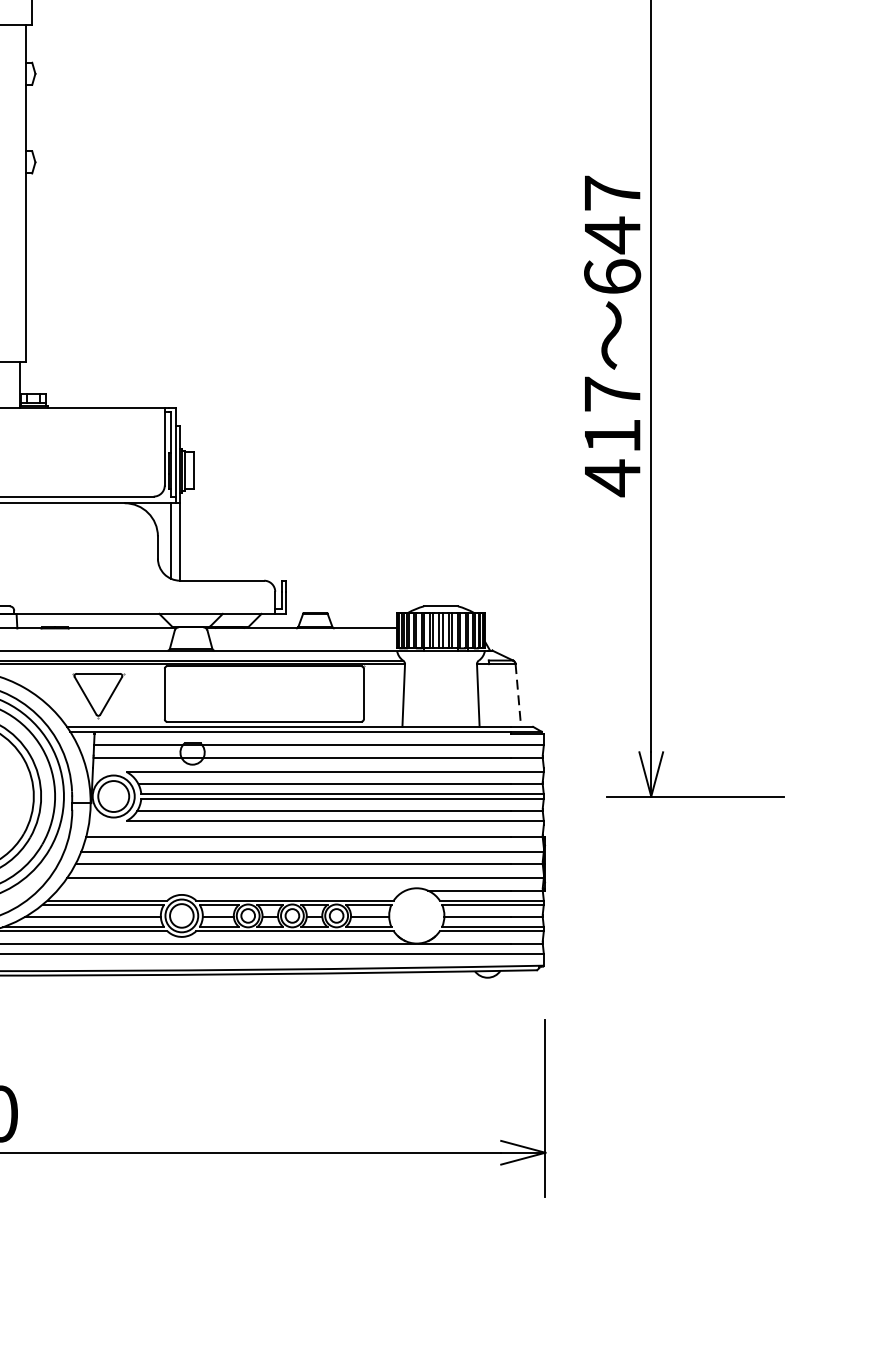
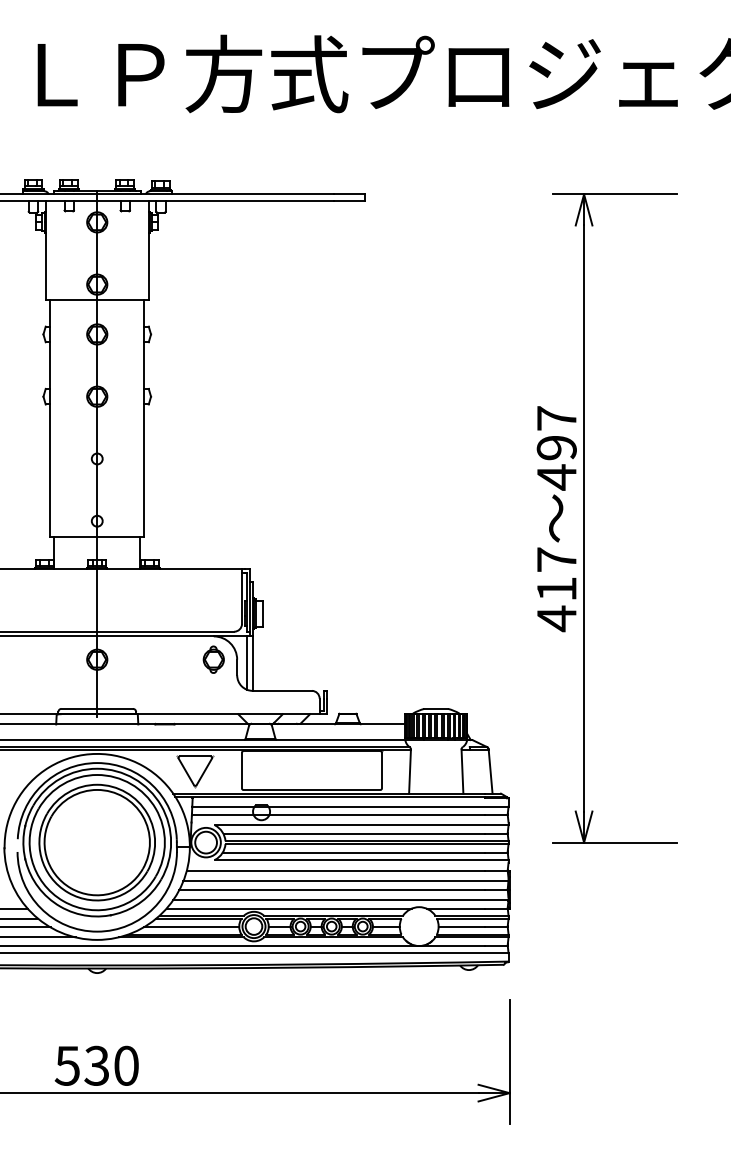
text: (612, 255) -> (556, 462), 647 -> 497
part: (124, 536) -> (213, 659), added
line: (518, 696) -> (490, 772), dashed -> solid
line: (230, 890) -> (288, 908), added

